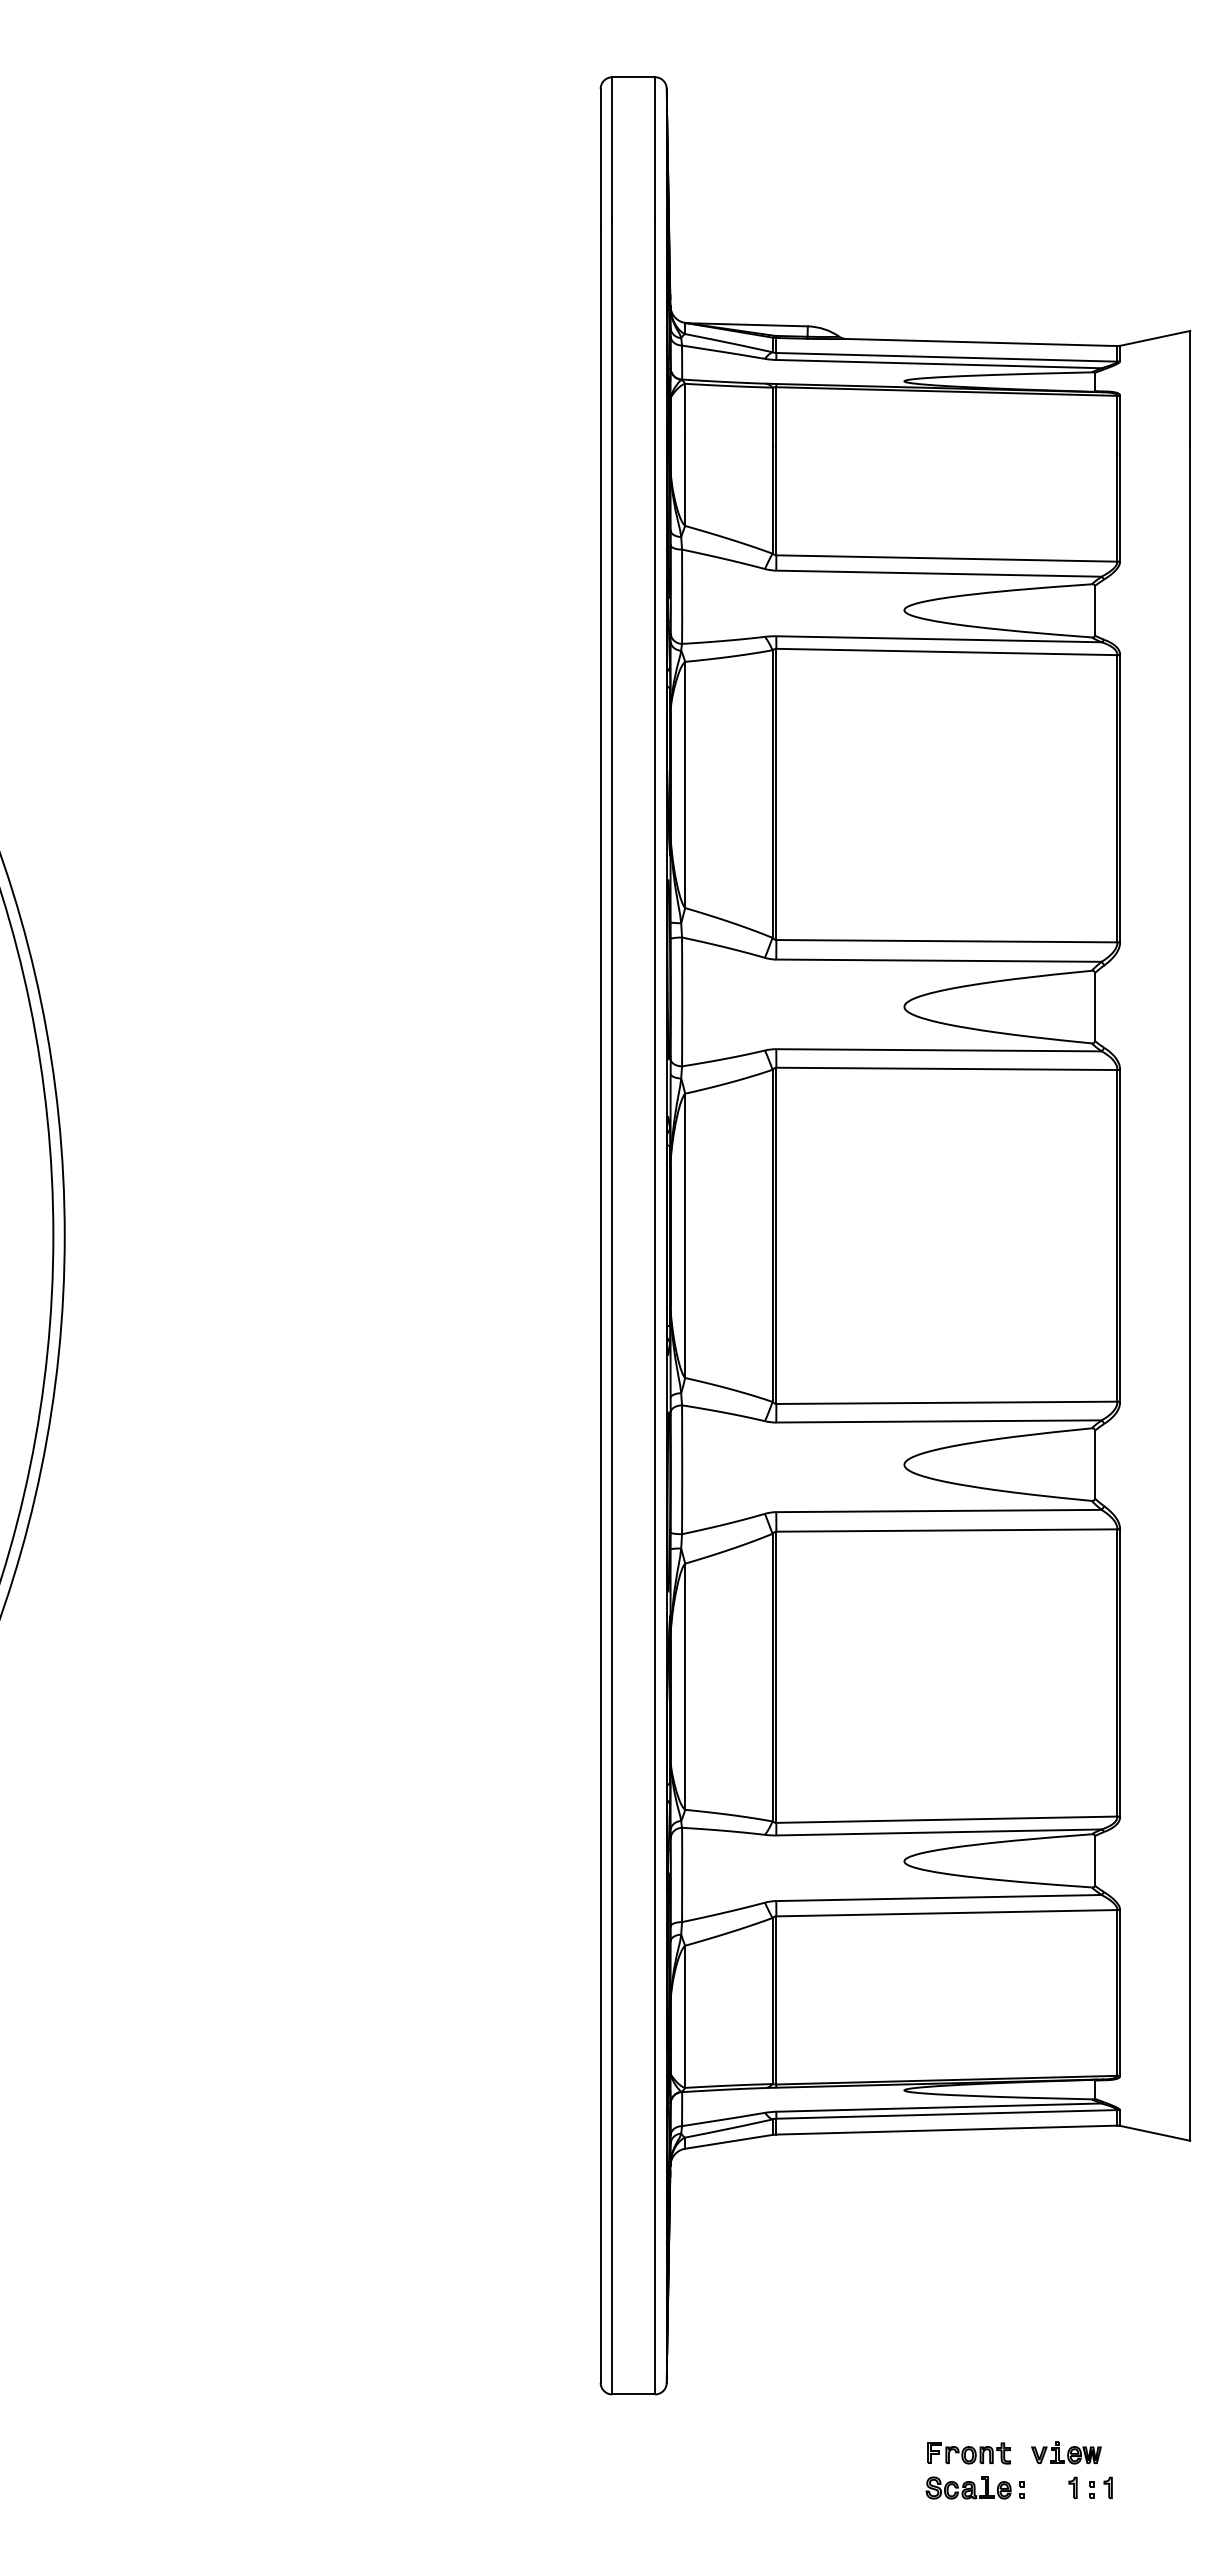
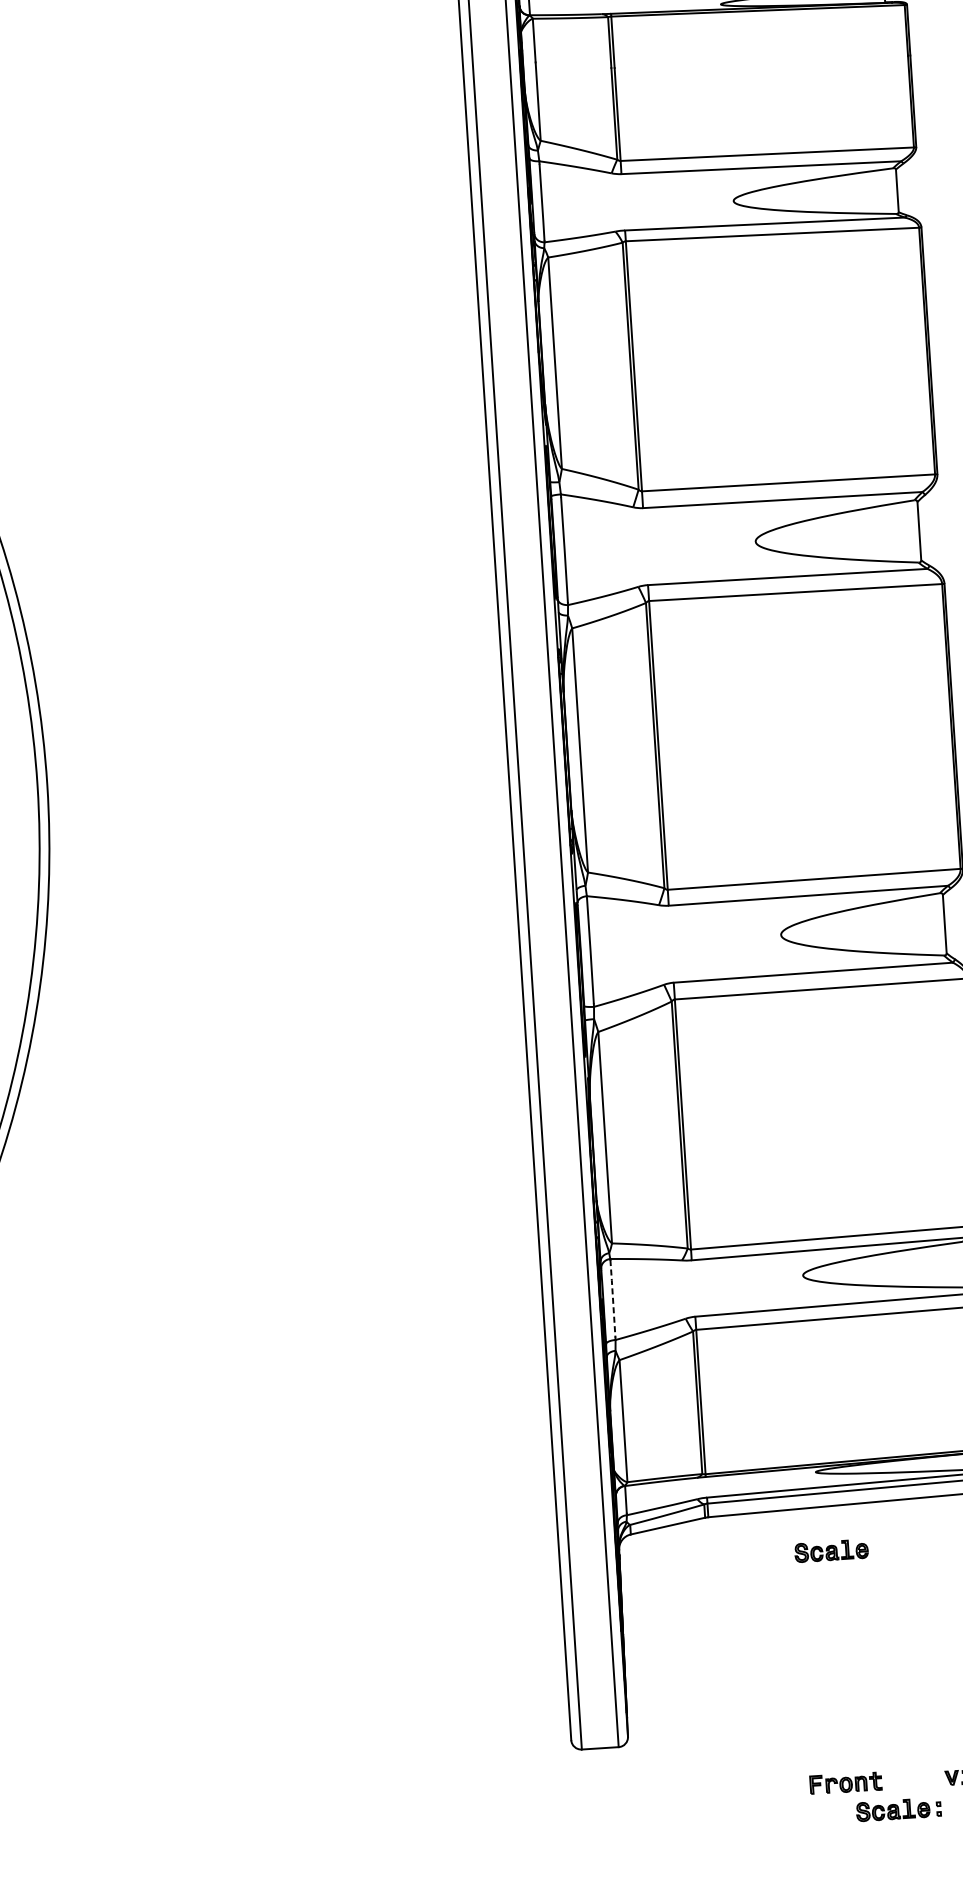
line: (682, 1873) -> (613, 1298), solid -> dashed
part: (916, 2182) -> (831, 1550), added
part: (968, 2453) -> (845, 1783), moved

